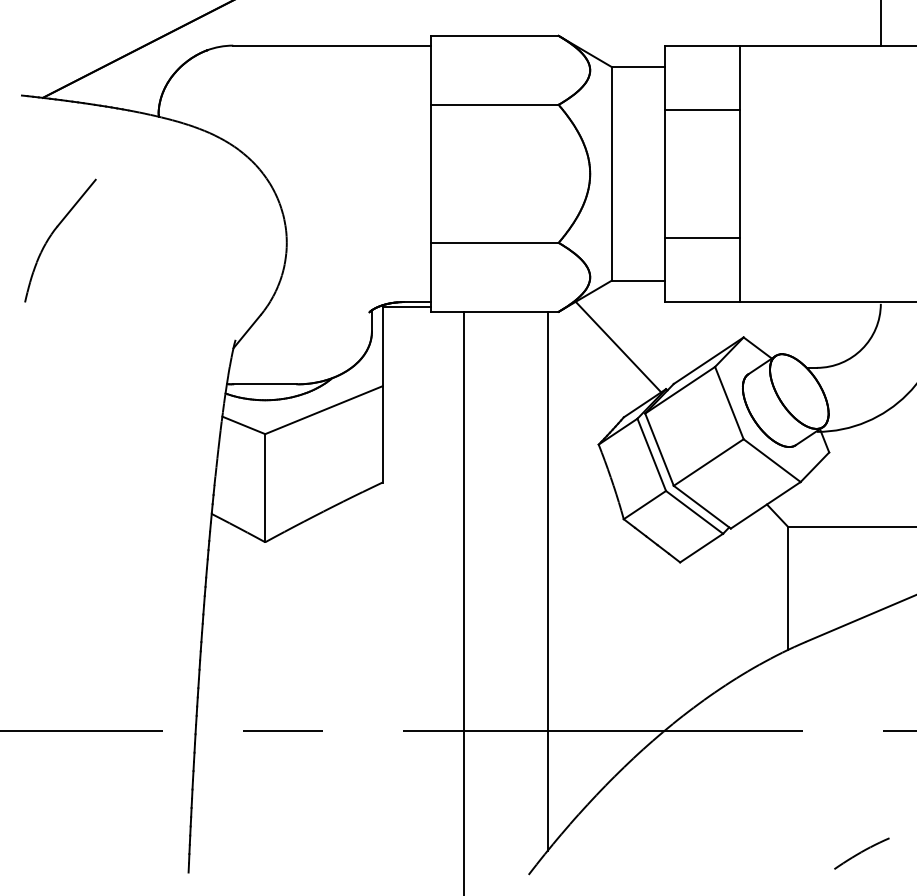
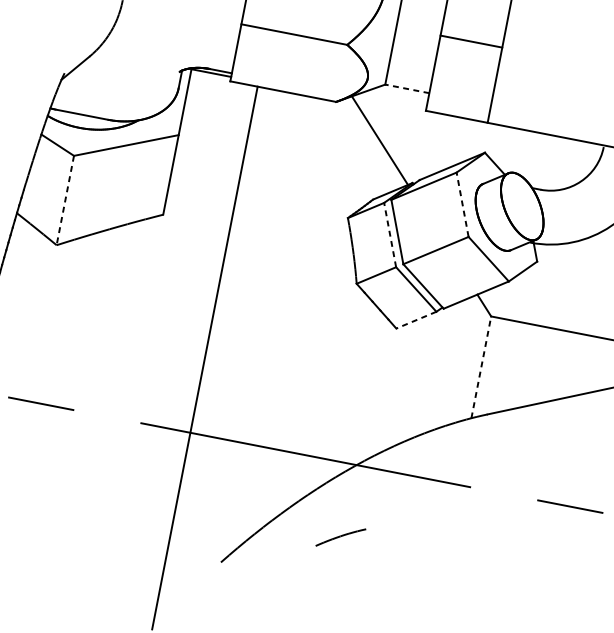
line: (702, 237) -> (471, 41), moved
line: (638, 280) -> (407, 88), solid -> dashed
line: (729, 403) -> (462, 205), solid -> dashed
line: (651, 454) -> (389, 234), solid -> dashed
line: (265, 488) -> (65, 200), solid -> dashed
line: (701, 548) -> (416, 320), solid -> dashed
line: (547, 580) -> (283, 322), removed
line: (788, 588) -> (481, 367), solid -> dashed
part: (861, 853) -> (340, 537), moved

